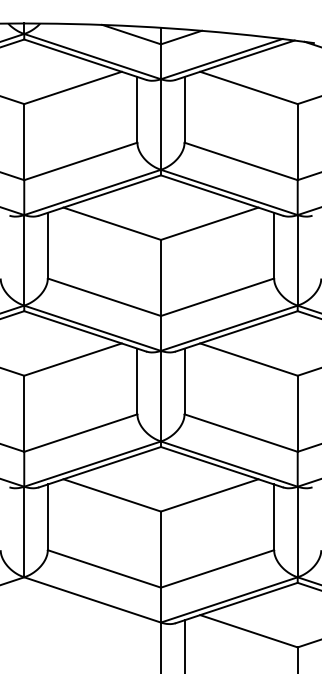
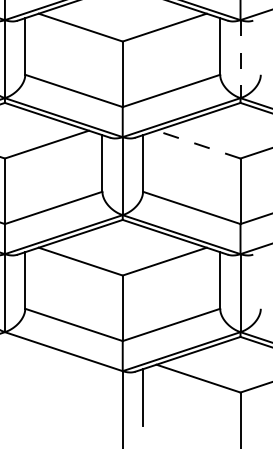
line: (297, 260) -> (240, 59), solid -> dashed
line: (248, 359) -> (198, 144), solid -> dashed

